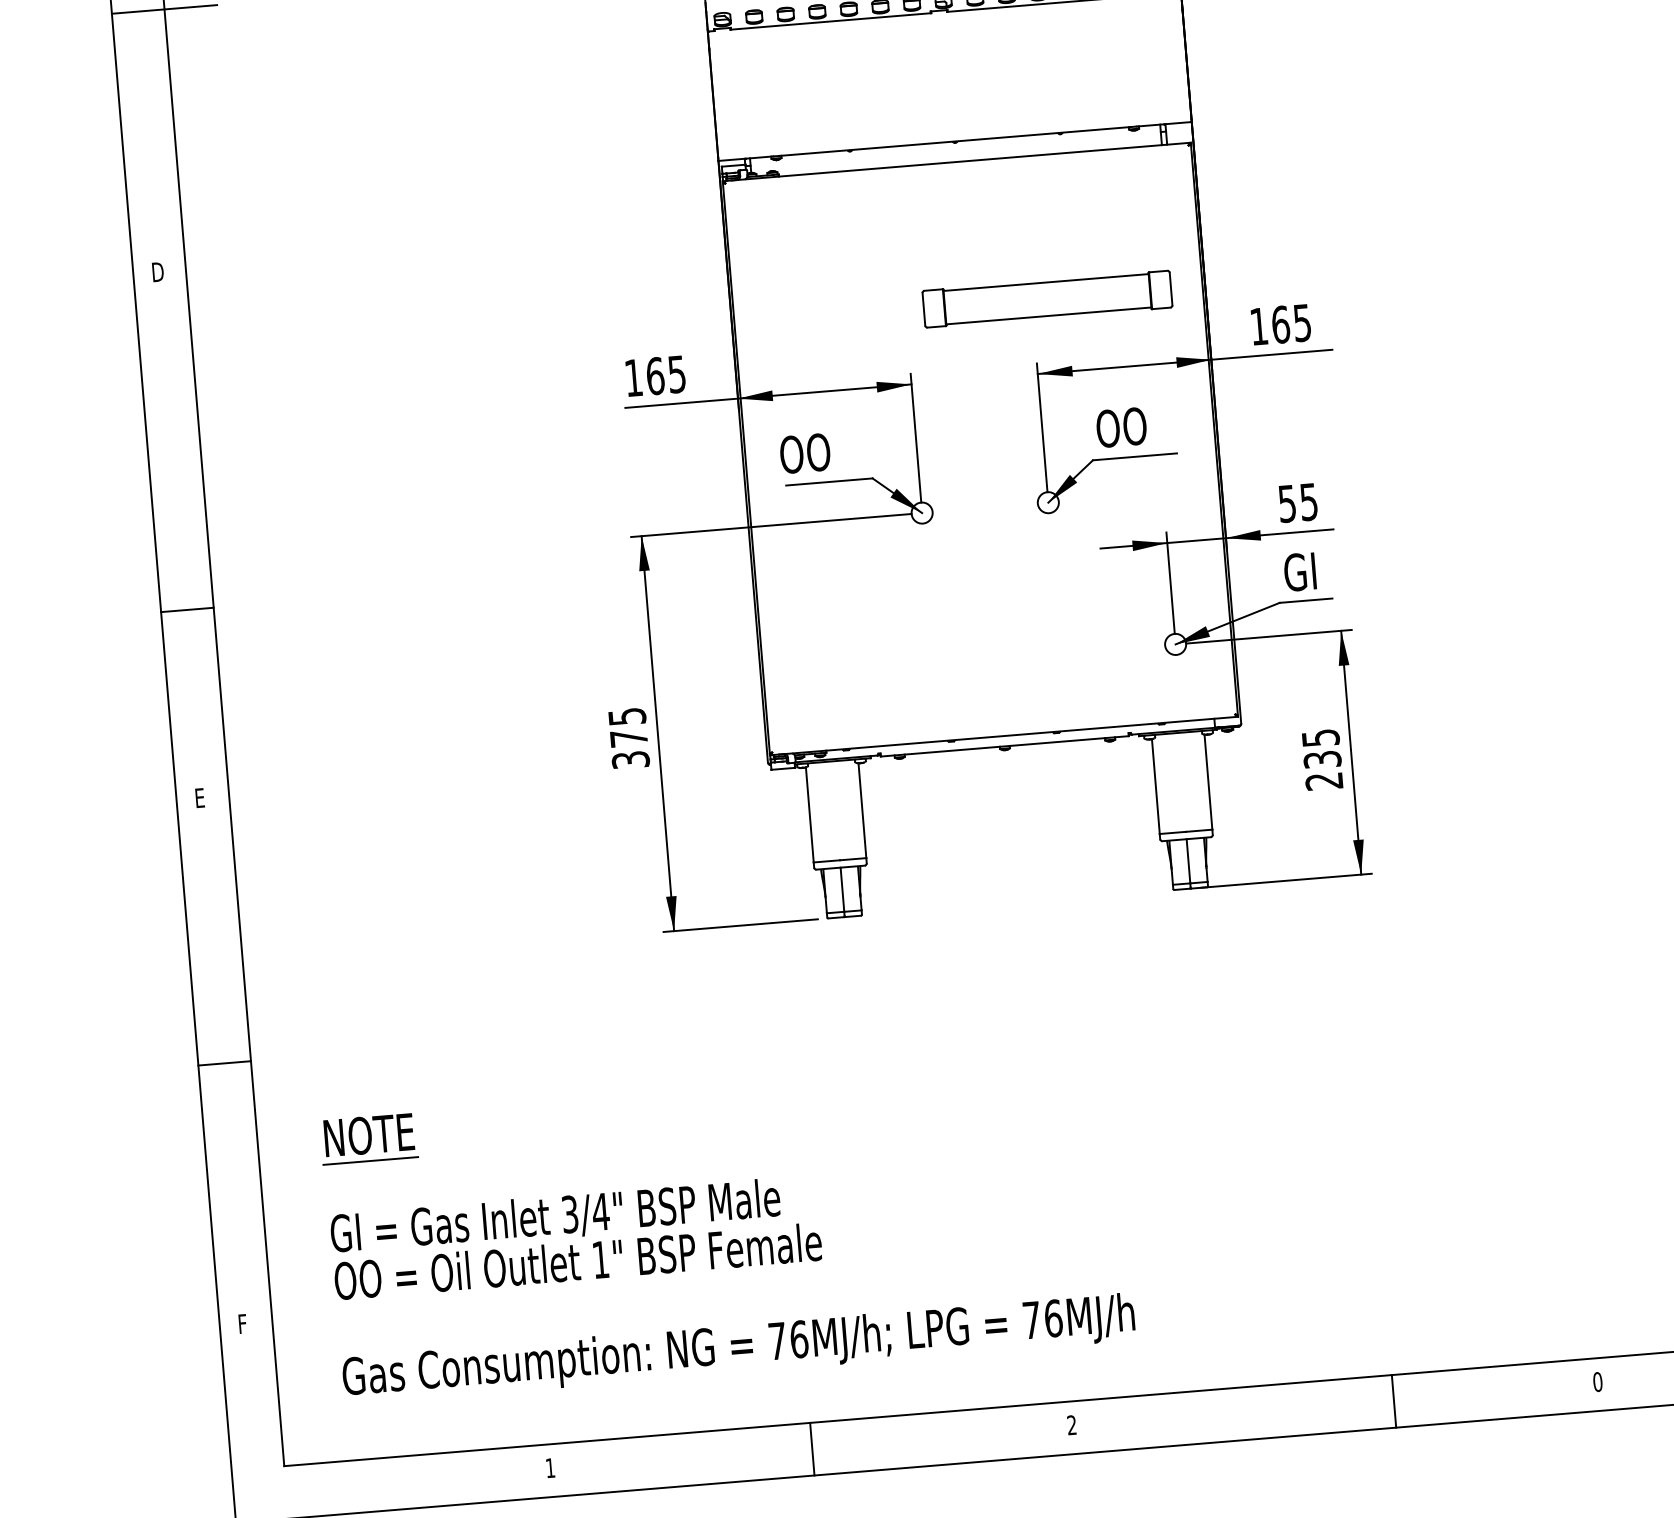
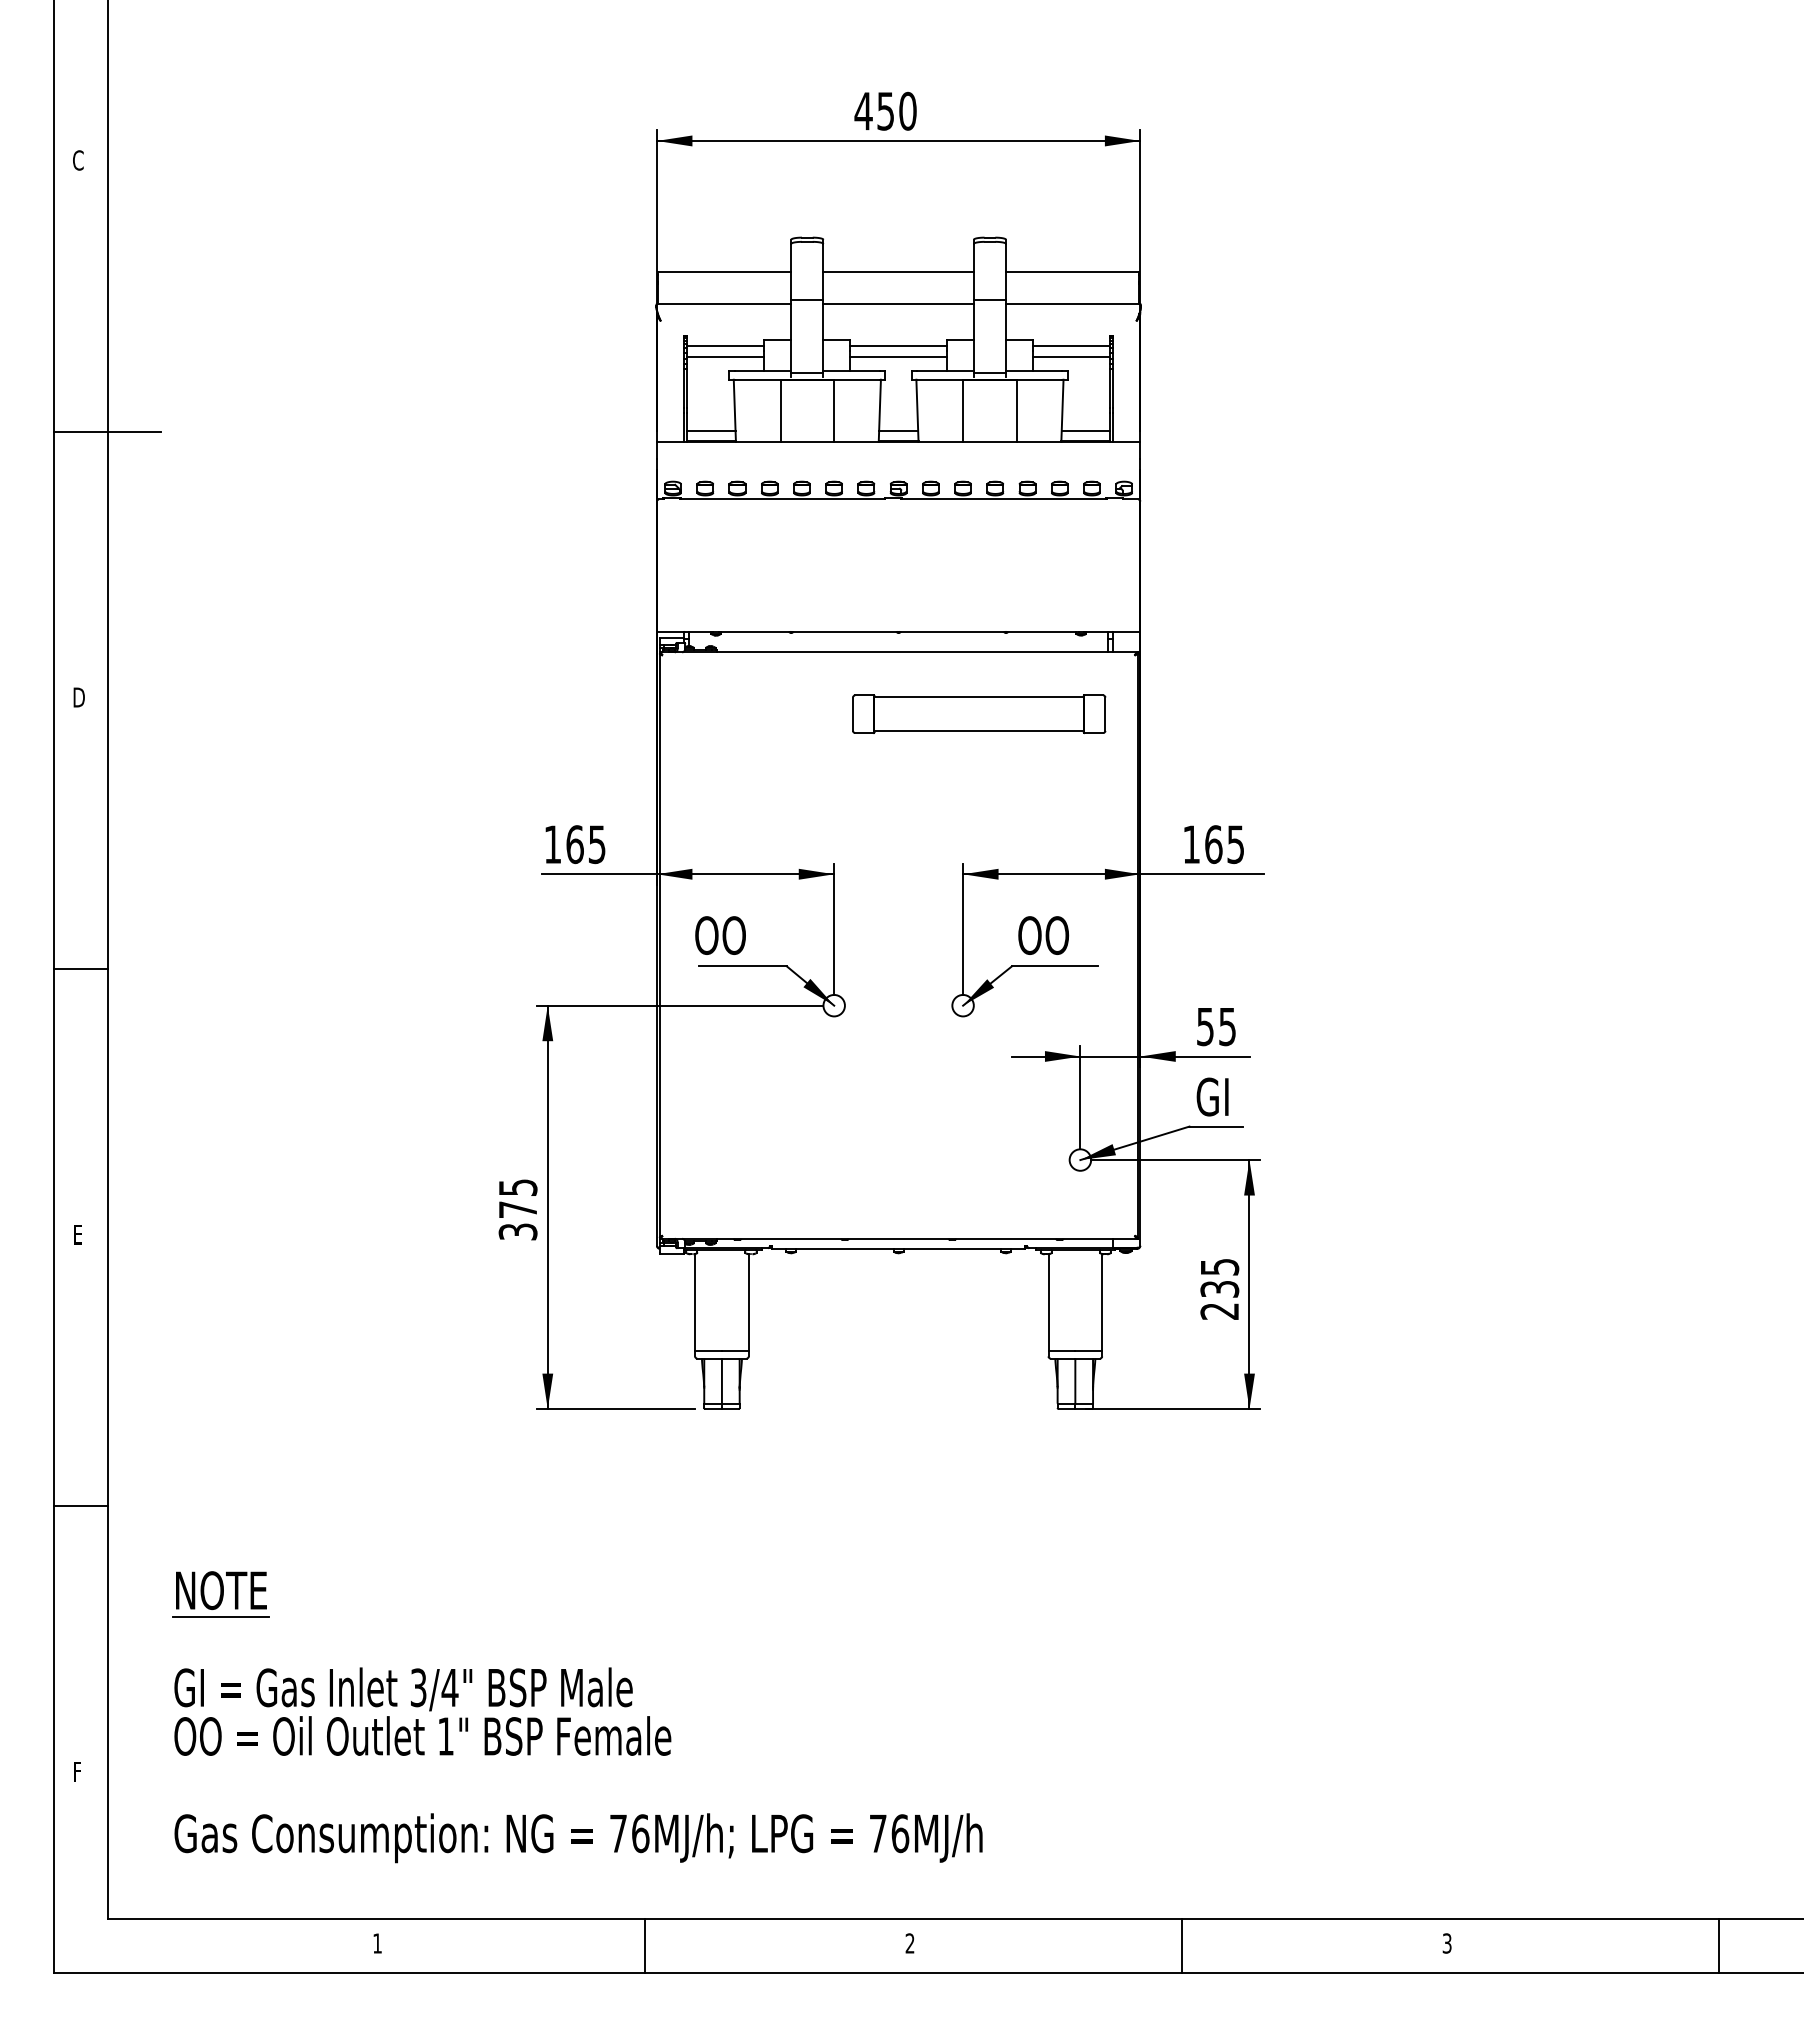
part: (1047, 299) -> (979, 714), moved
line: (187, 609) -> (80, 968), moved
text: (1597, 1382) -> (1446, 1943), 0 -> 3
line: (1393, 1400) -> (1181, 1945), moved

